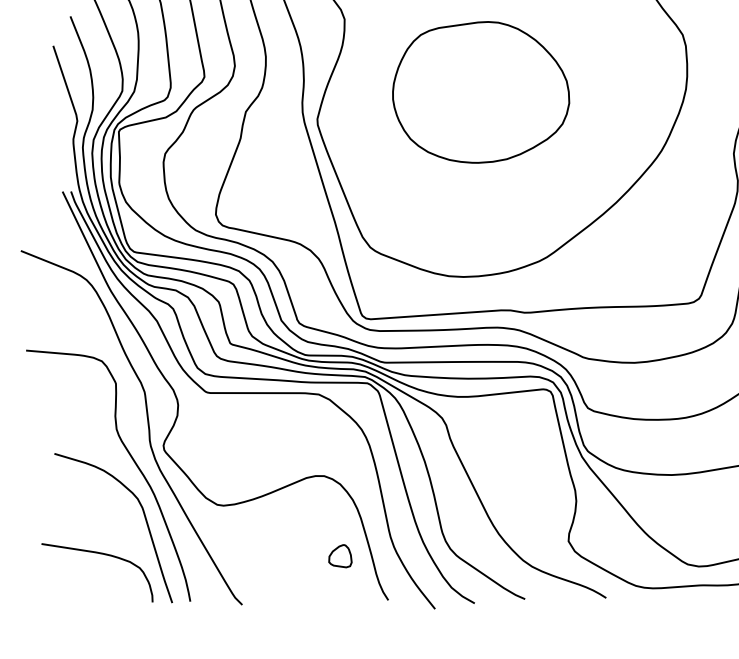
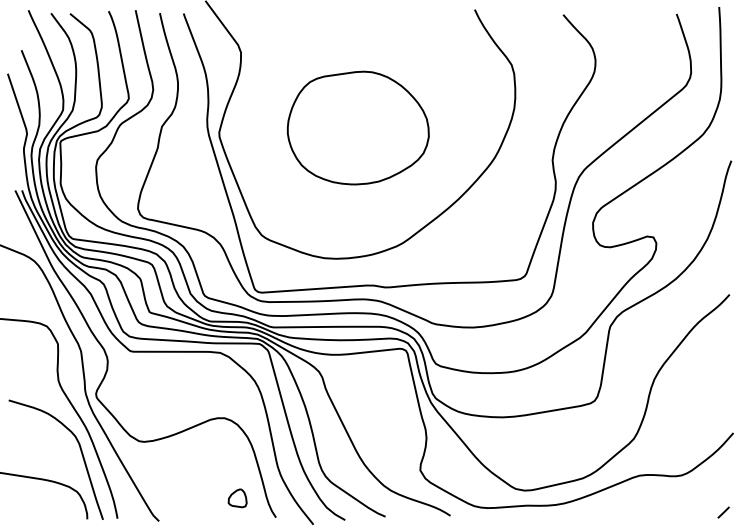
part: (480, 91) -> (357, 127), moved
part: (340, 556) -> (237, 498), moved

